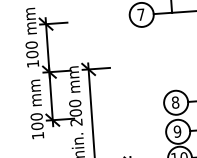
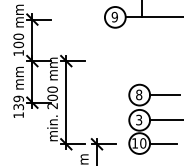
text: (140, 13) -> (114, 16), 7 -> 9
text: (36, 121) -> (18, 102), 100 -> 139
text: (177, 130) -> (139, 119), 9 -> 3

